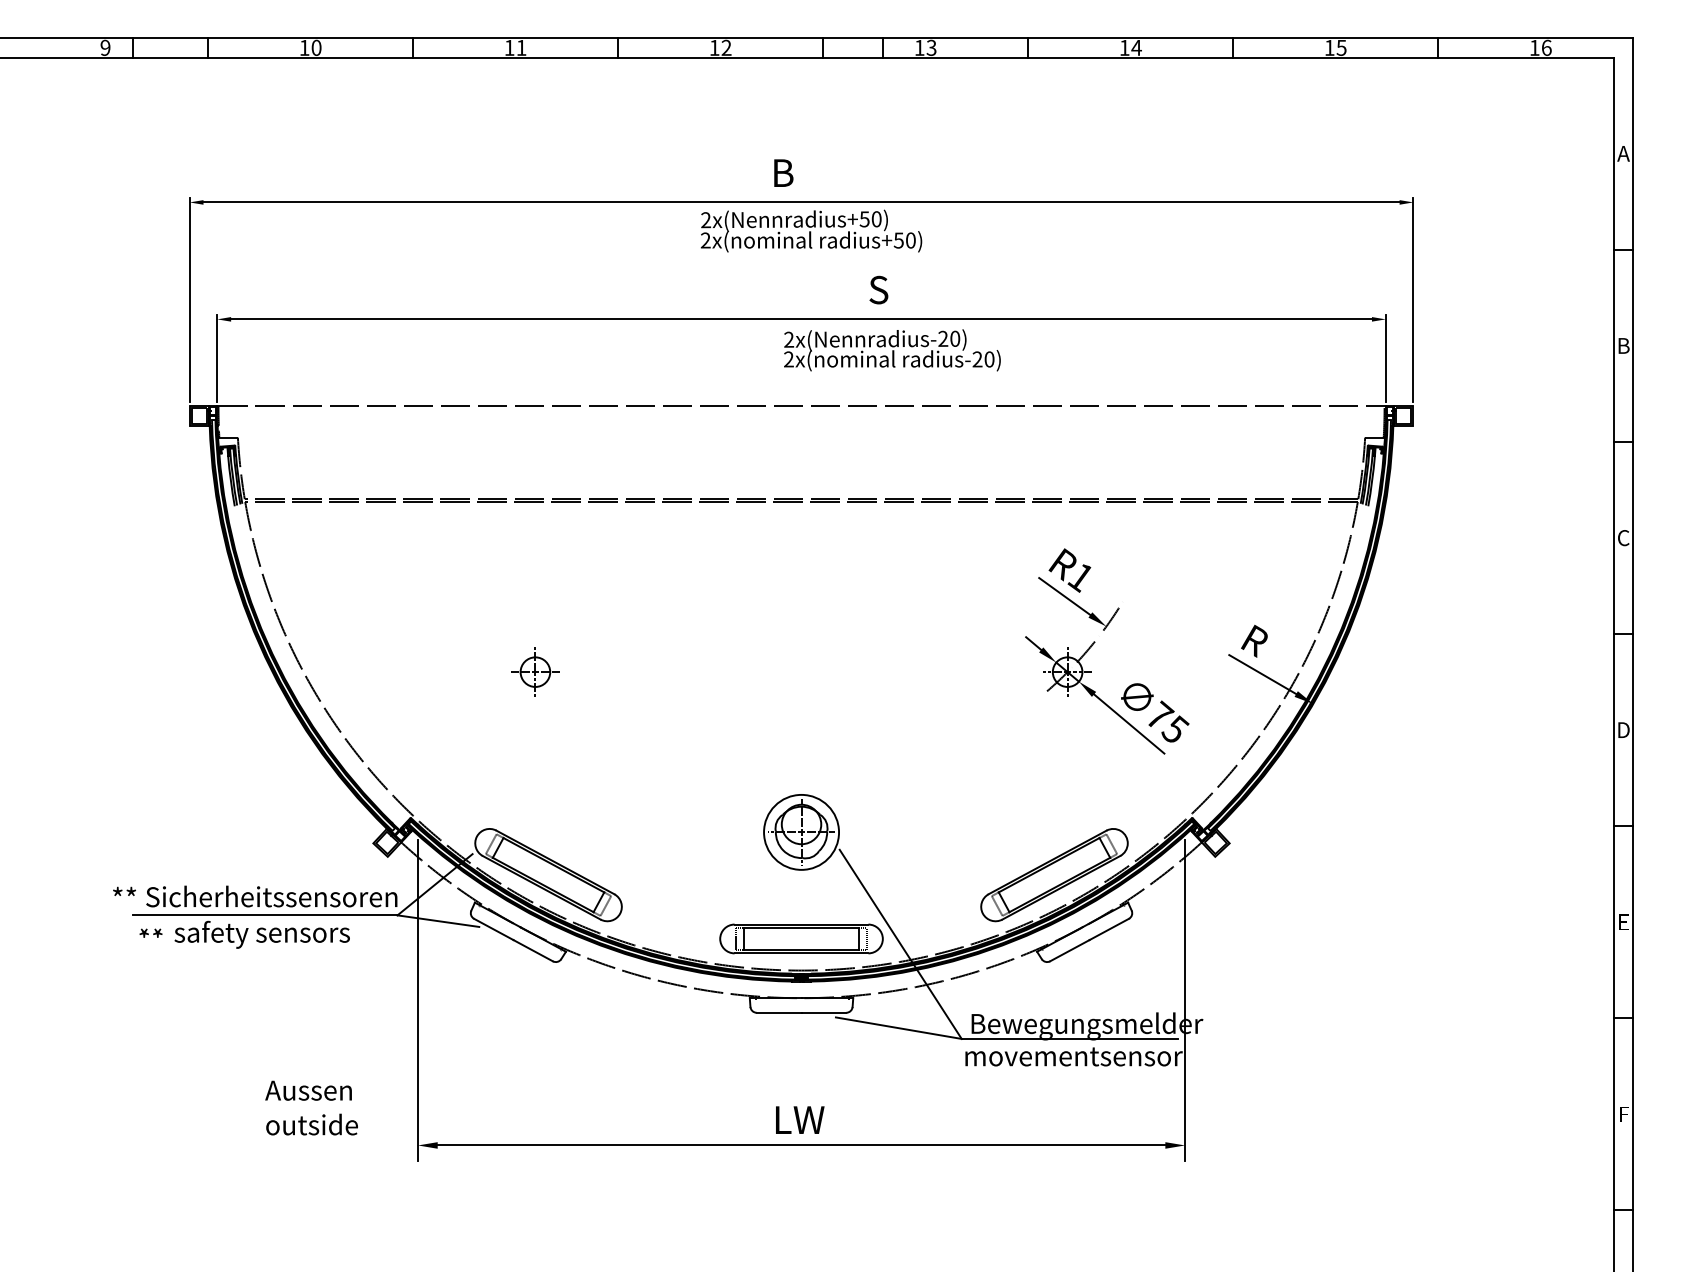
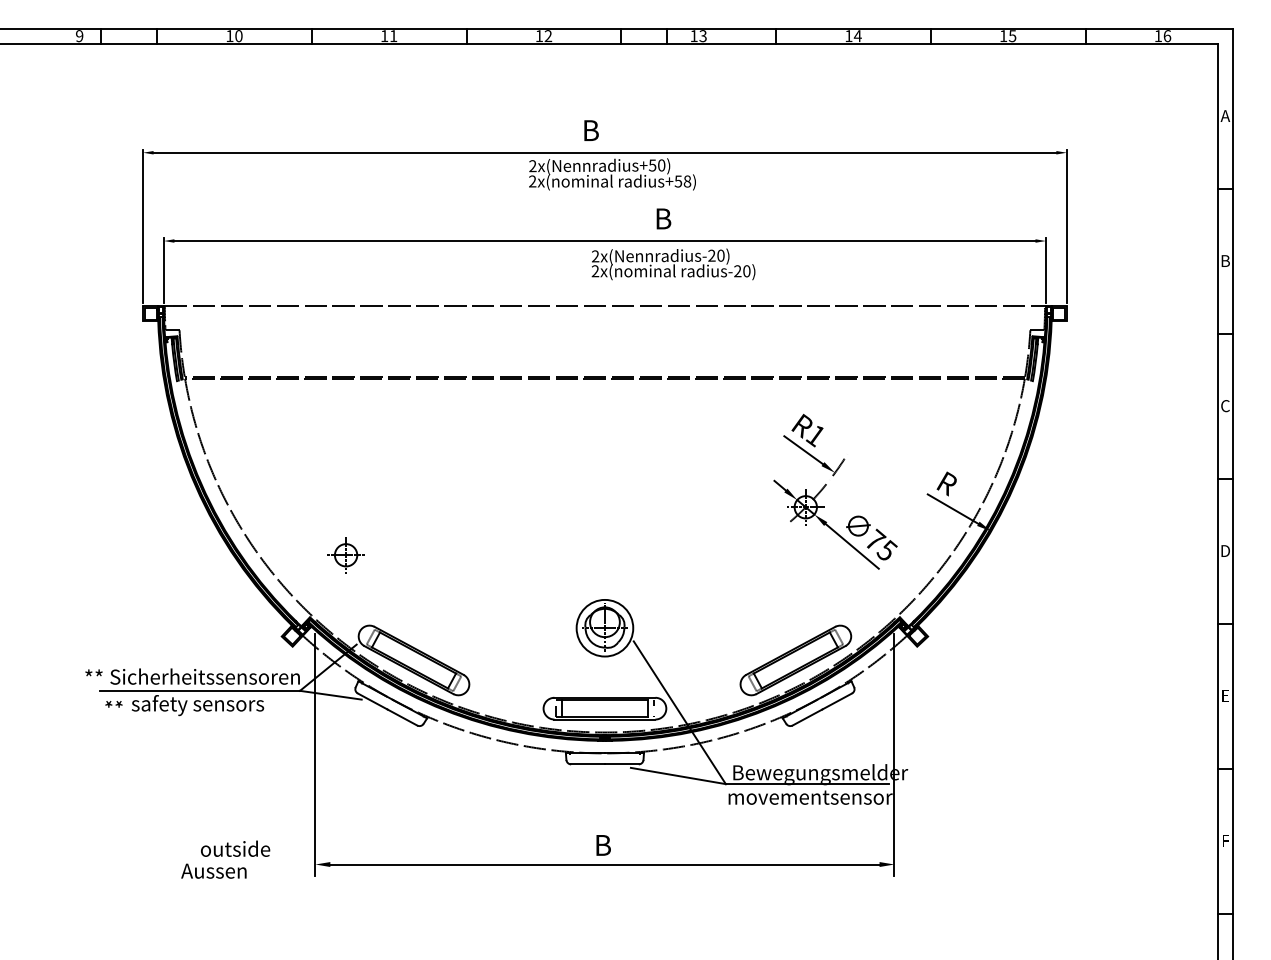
text: (910, 240) -> (687, 181), radius+50) -> radius+58)
text: (879, 289) -> (663, 218), S -> B
part: (534, 672) -> (345, 555), moved
text: (308, 1089) -> (213, 870), moved
text: (799, 1120) -> (603, 845), LW -> B

